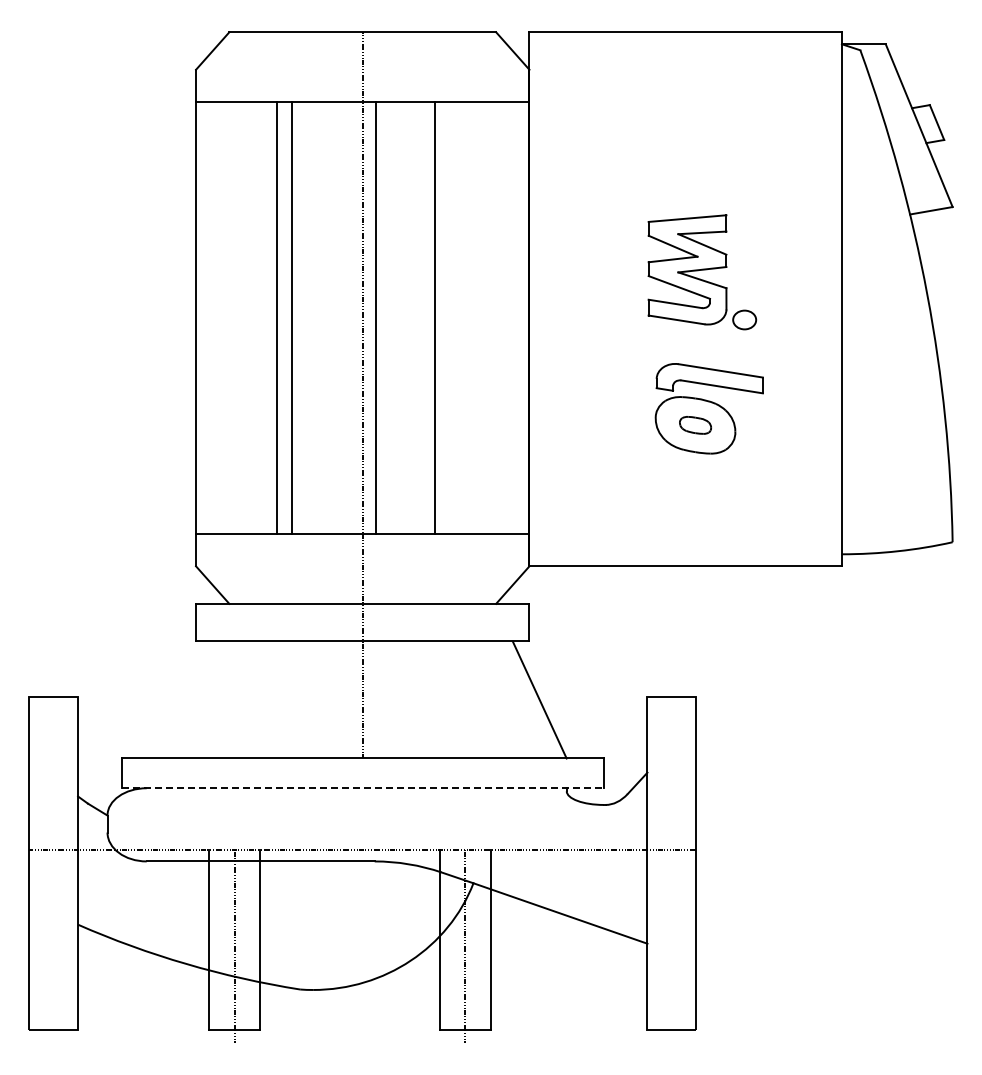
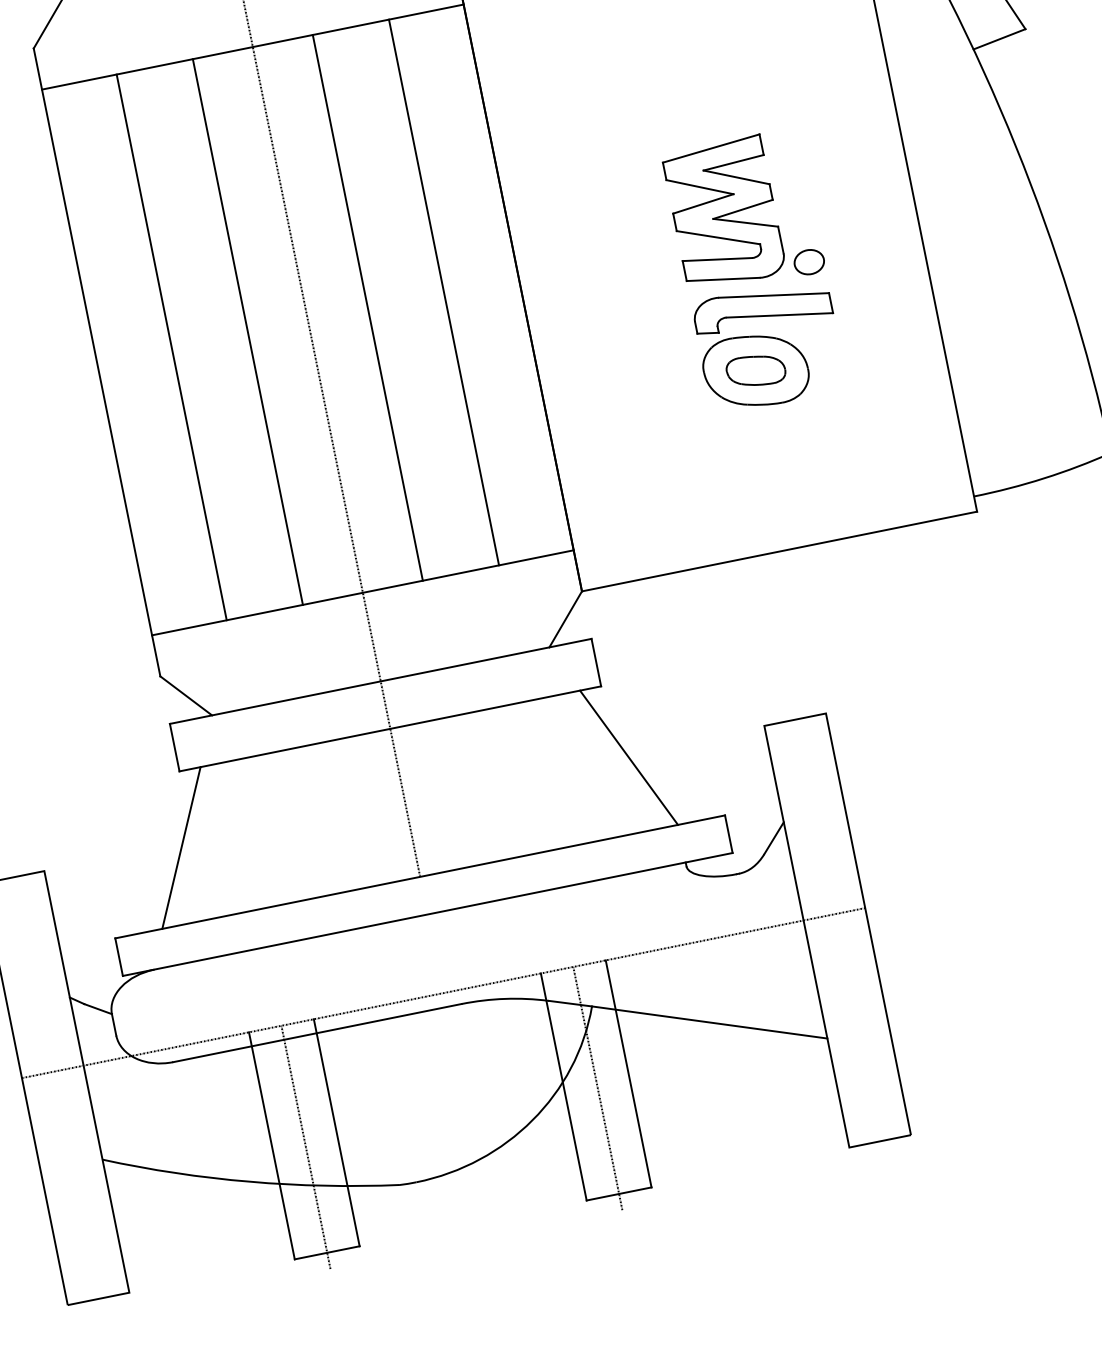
part: (702, 272) -> (743, 212), moved
line: (277, 317) -> (247, 331), moved
line: (292, 317) -> (172, 346), moved
line: (376, 317) -> (368, 307), moved
line: (435, 317) -> (443, 291), moved
part: (695, 425) -> (756, 370), size x1.43
line: (185, 699) -> (180, 847), added
line: (363, 788) -> (428, 914), dashed -> solid

